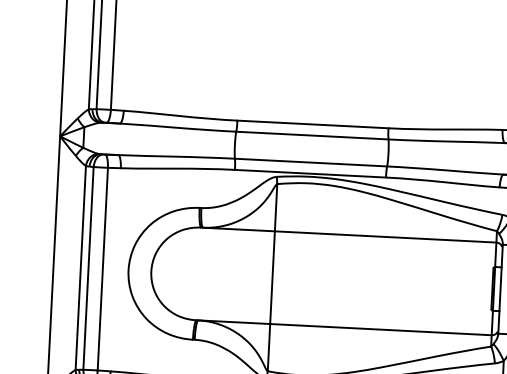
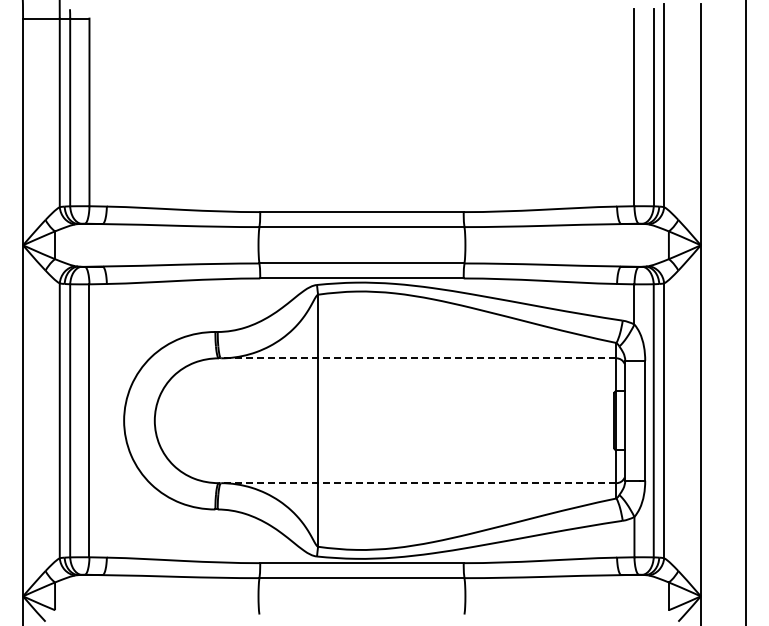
line: (348, 235) -> (417, 358), solid -> dashed
line: (343, 328) -> (417, 483), solid -> dashed

